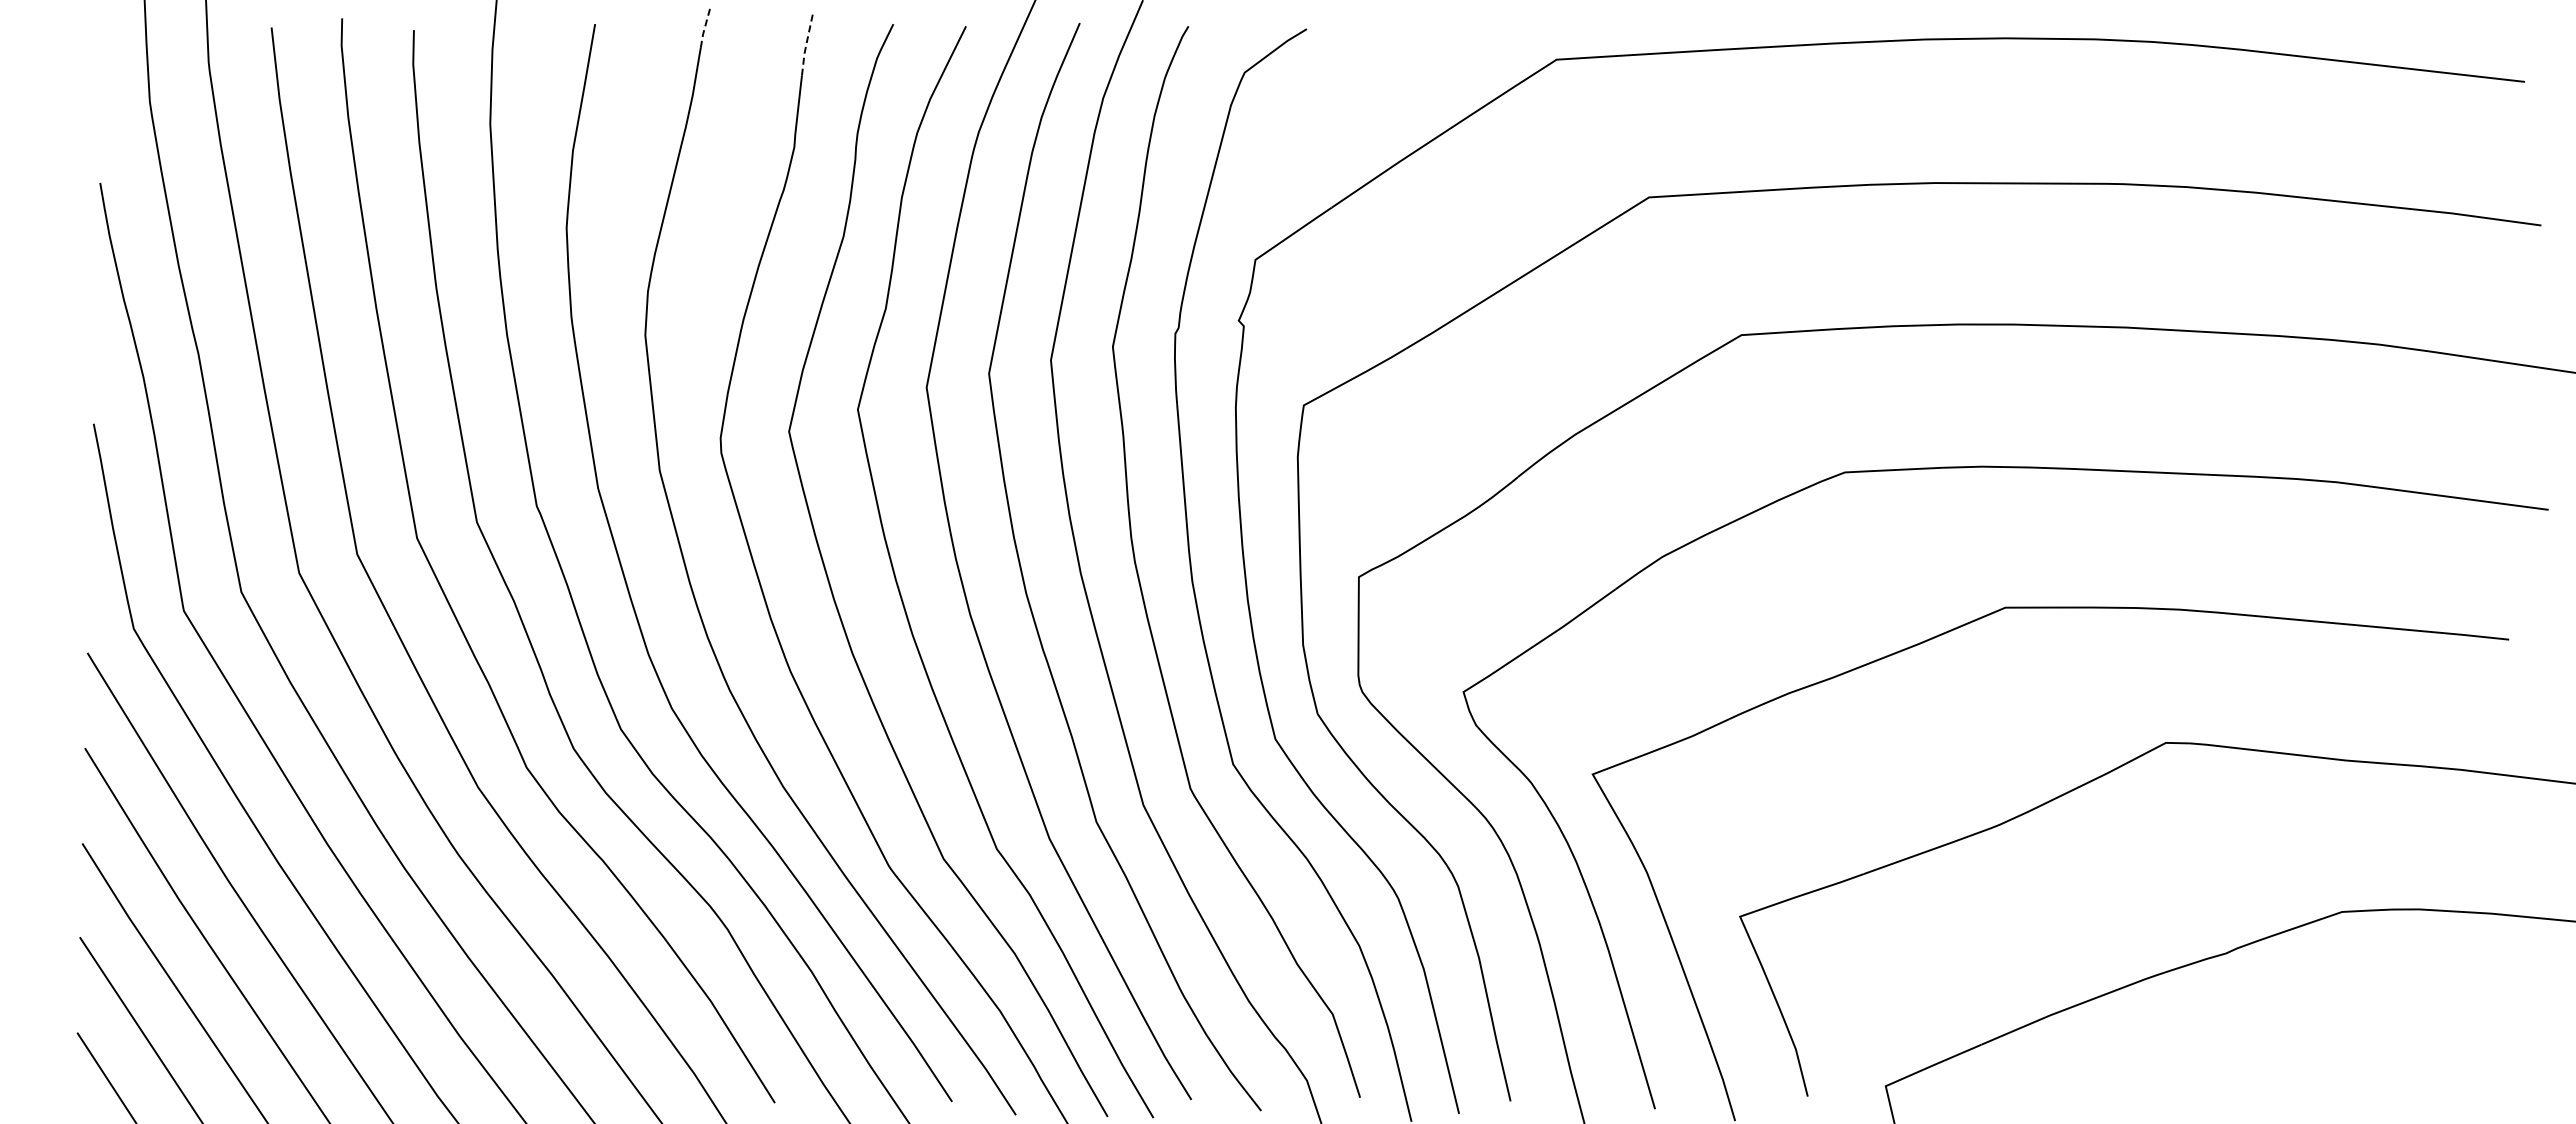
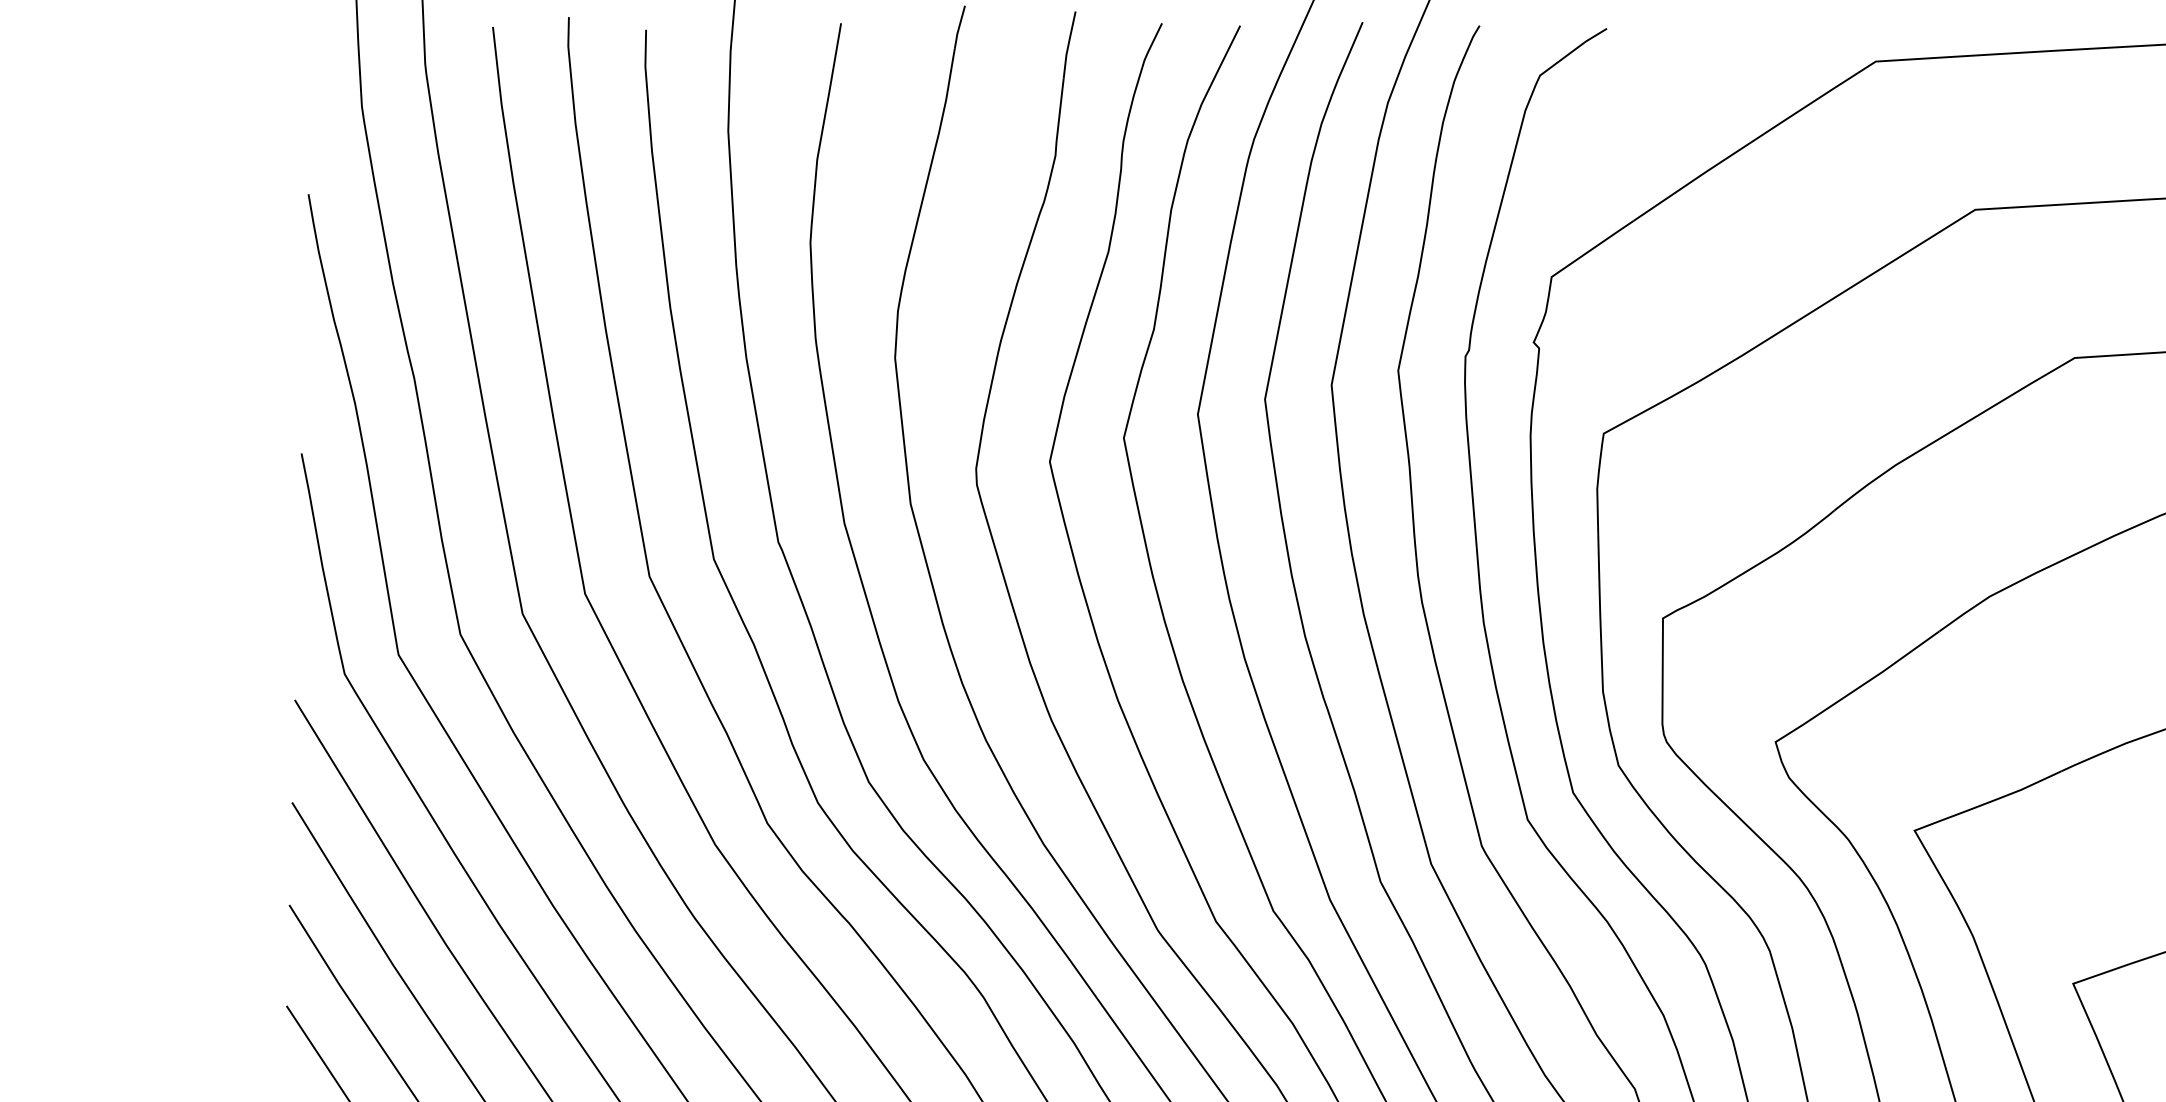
line: (704, 27) -> (958, 26), dashed -> solid
line: (806, 44) -> (1068, 45), dashed -> solid

